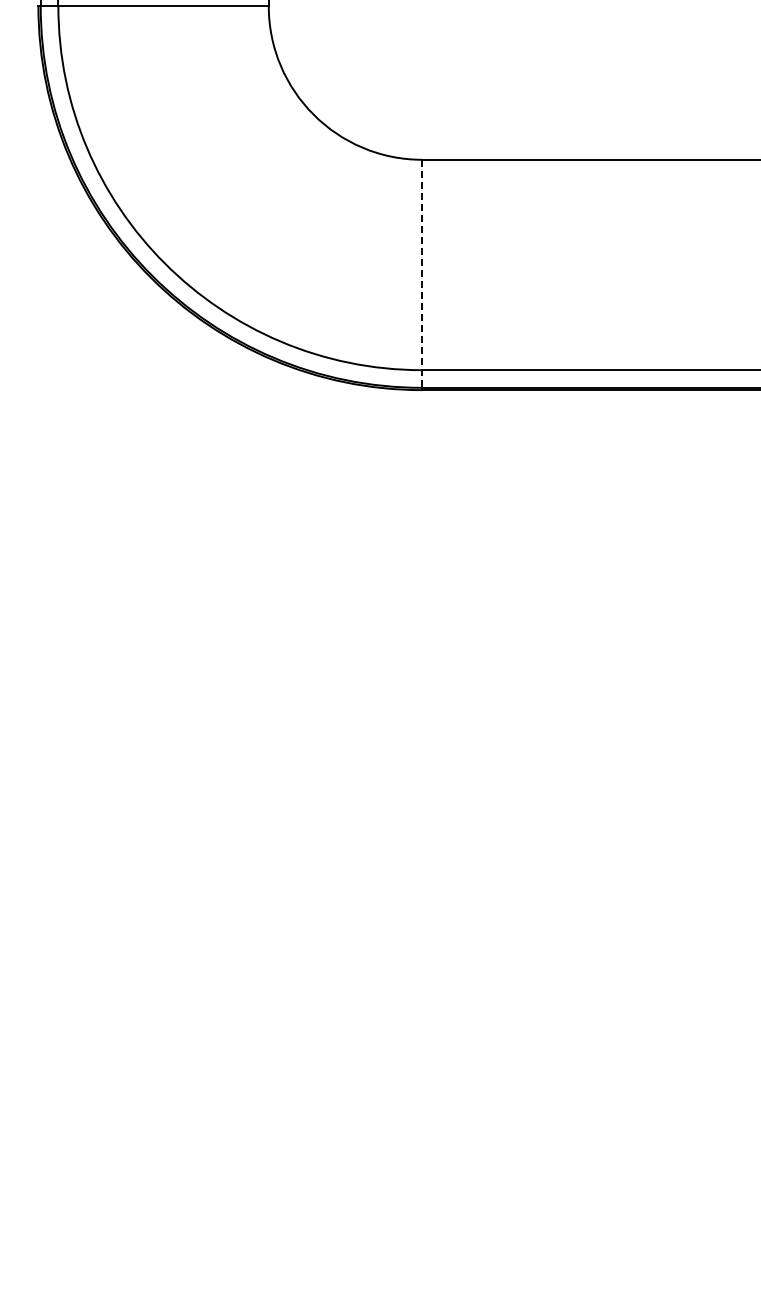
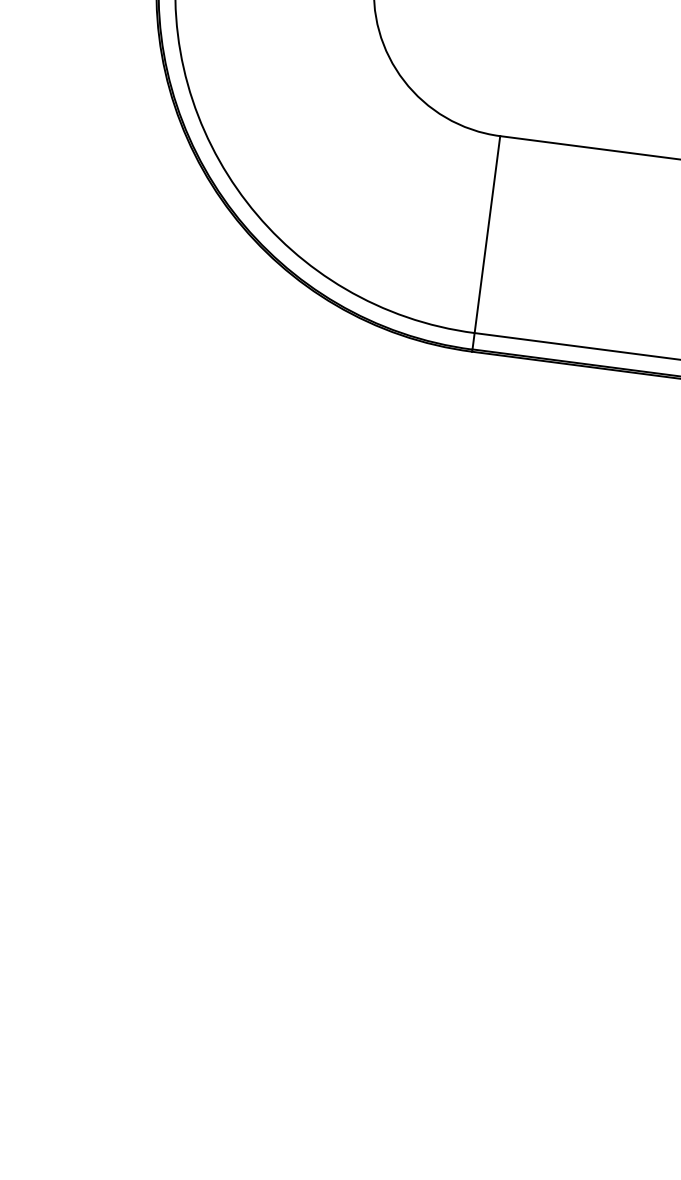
line: (422, 275) -> (486, 244), dashed -> solid

